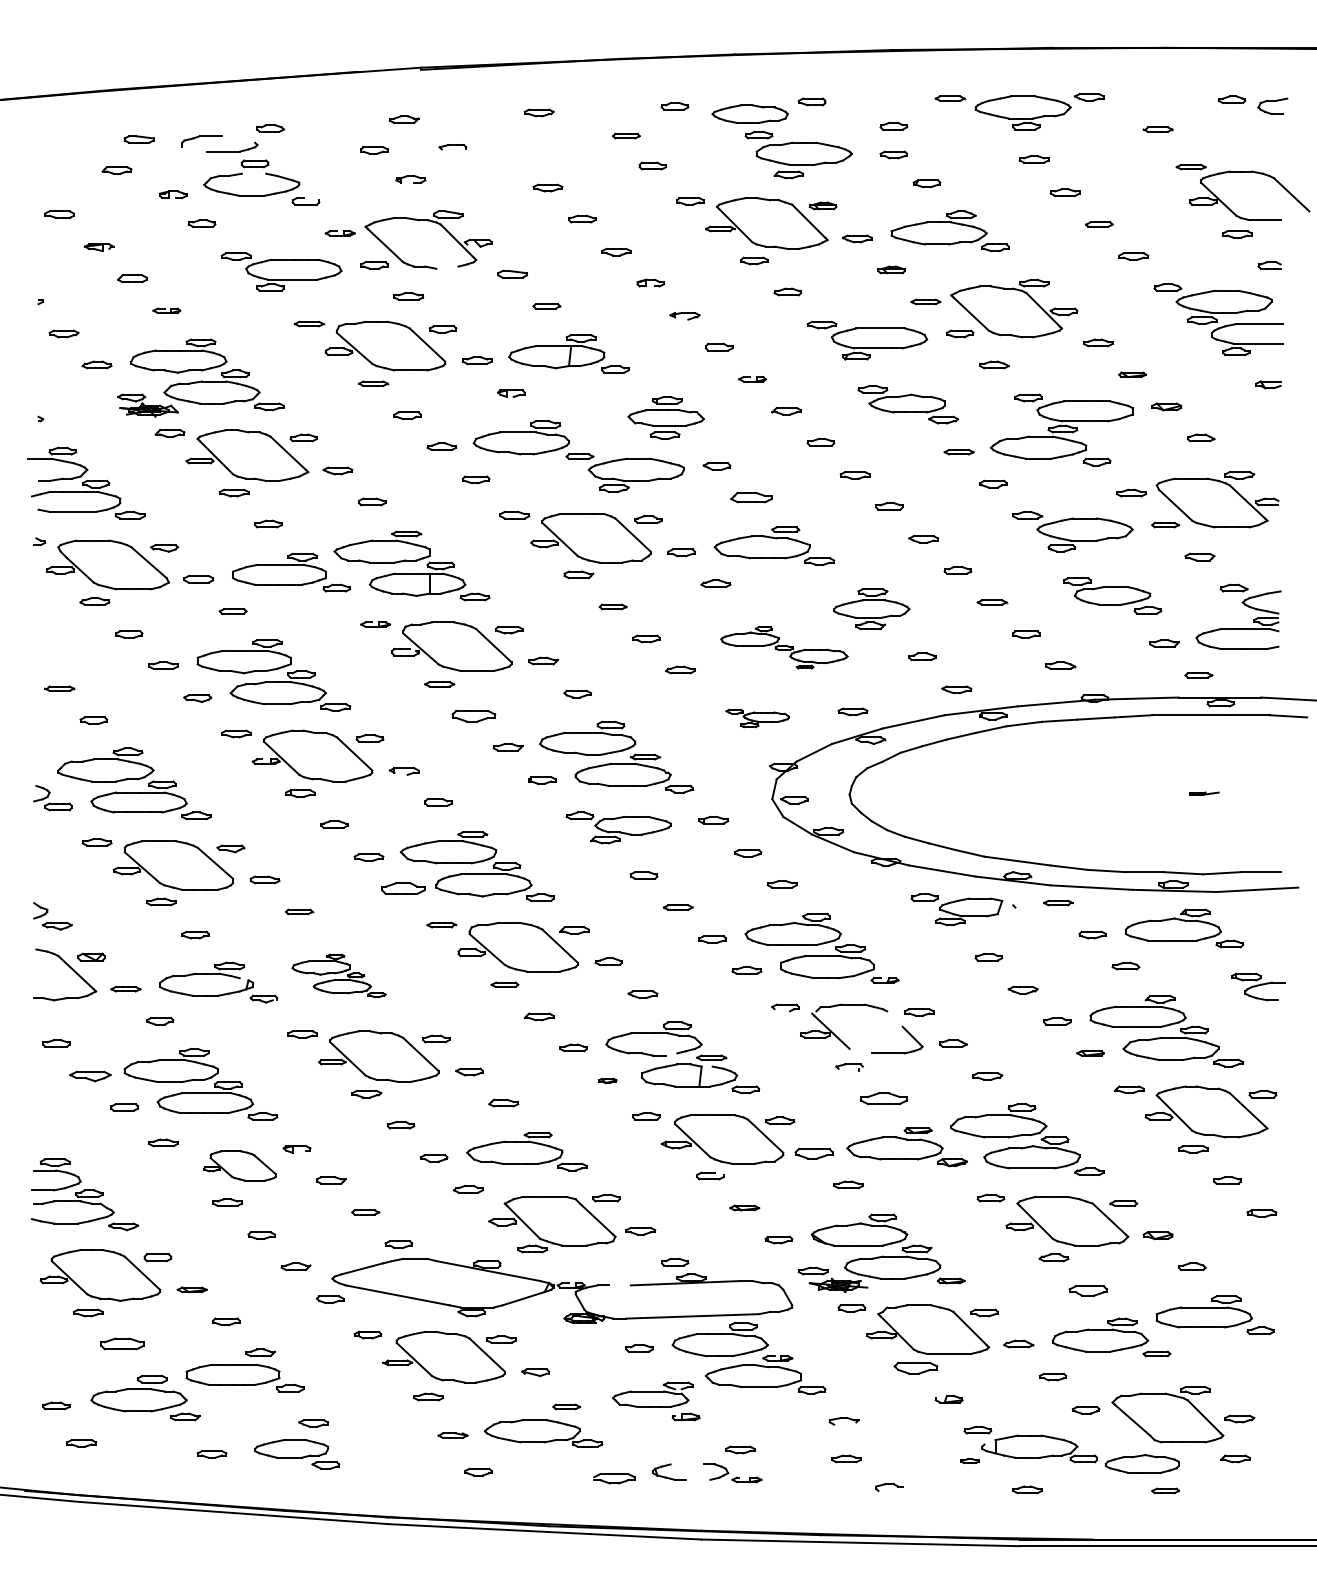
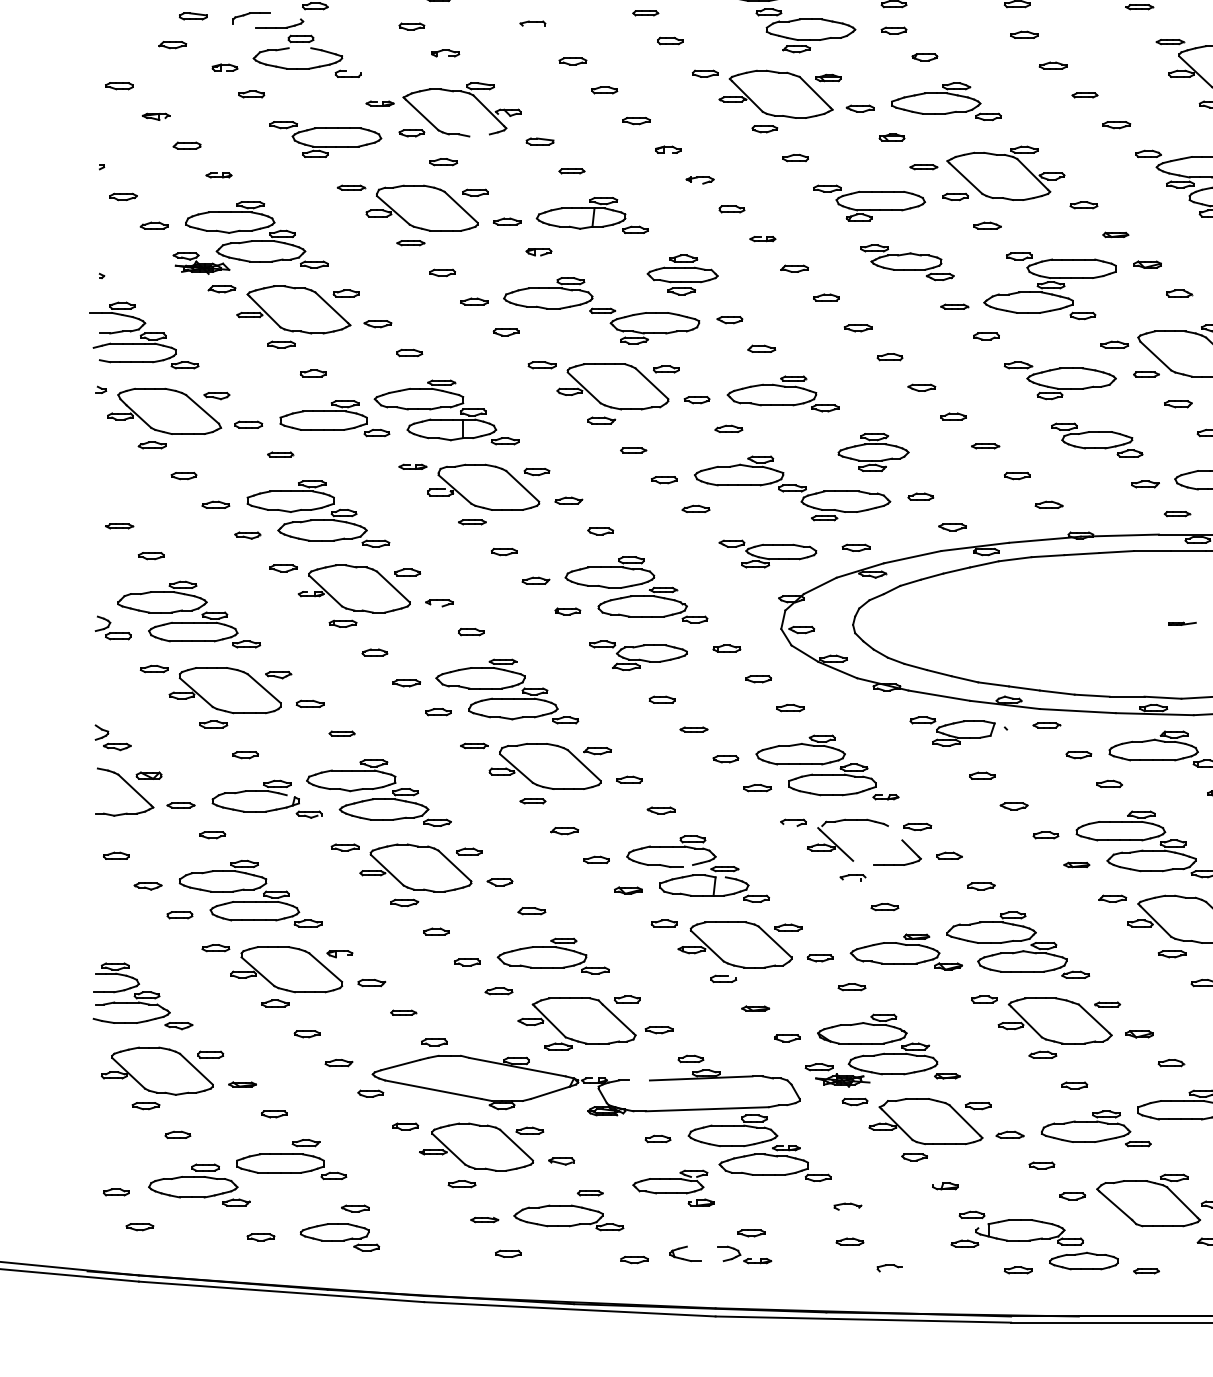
part: (452, 147) -> (532, 23), moved
part: (750, 497) -> (761, 348), size x0.71
part: (784, 647) -> (792, 488), size x1.67
part: (473, 716) -> (503, 552), size x0.62
part: (757, 718) -> (767, 554), size x1.67
part: (402, 888) -> (437, 711), size x0.62
part: (338, 975) -> (378, 792), size x1.67
part: (90, 1076) -> (148, 886), size x0.71
part: (607, 1080) -> (628, 890), size x1.67
part: (883, 1098) -> (884, 906), size x0.62
part: (814, 1153) -> (820, 957), size x0.71
part: (239, 1165) -> (286, 969), size x1.67
part: (1088, 1290) -> (1074, 1085), size x0.71
part: (122, 1343) -> (177, 1134), size x0.62
part: (915, 1368) -> (914, 1157), size x0.62
part: (969, 1460) -> (964, 1243), size x1.67
part: (1141, 1463) -> (1083, 1260), moved
part: (613, 1478) -> (633, 1259), size x0.71

